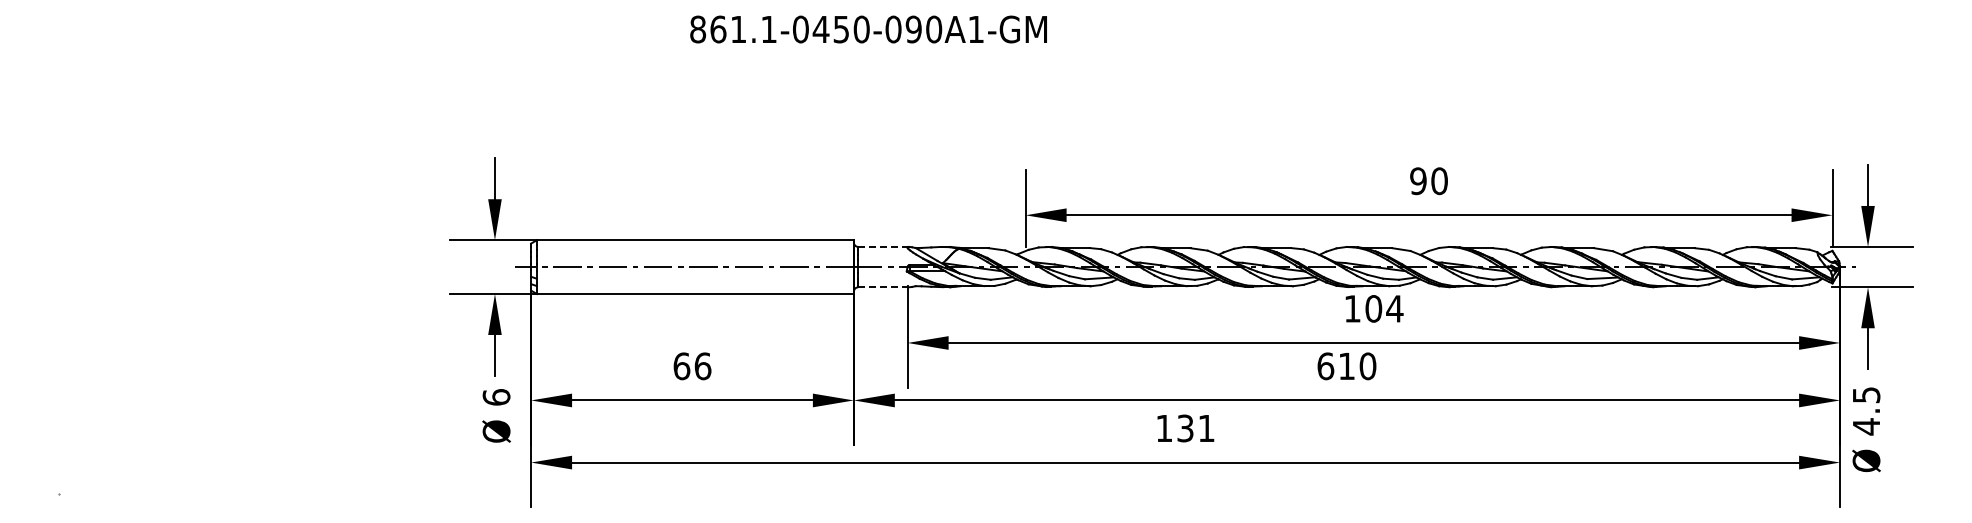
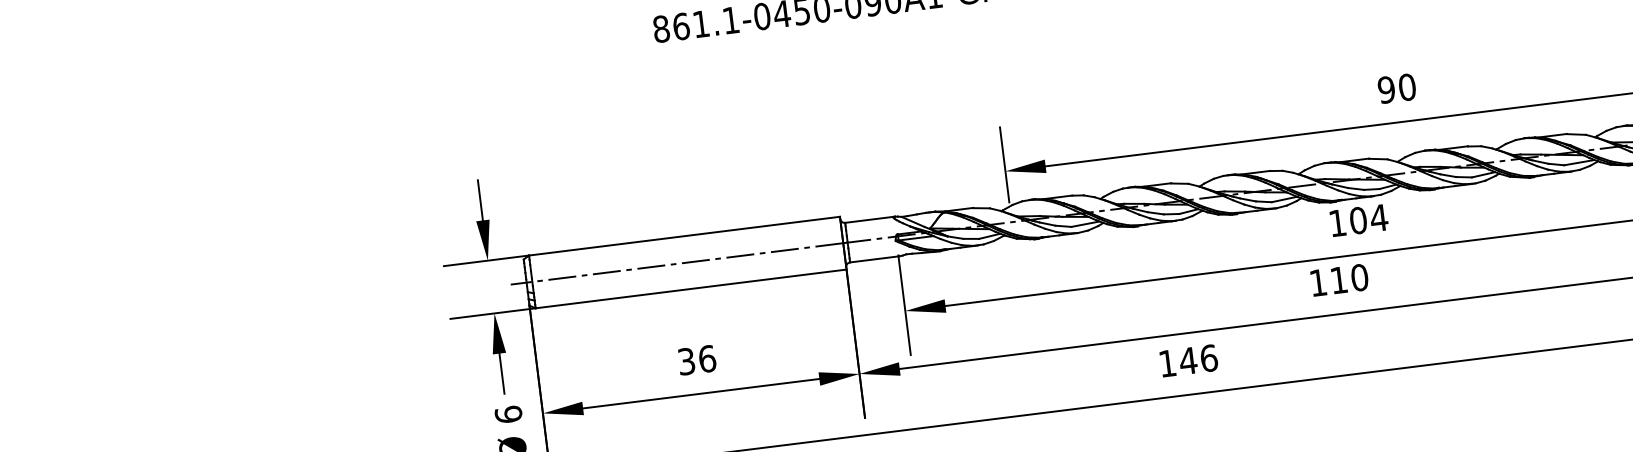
line: (883, 246) -> (869, 219), dashed -> solid
line: (884, 287) -> (875, 259), dashed -> solid
text: (681, 366) -> (686, 361), 66 -> 36
text: (1325, 366) -> (1318, 283), 610 -> 110
text: (1195, 428) -> (1198, 359), 131 -> 146

